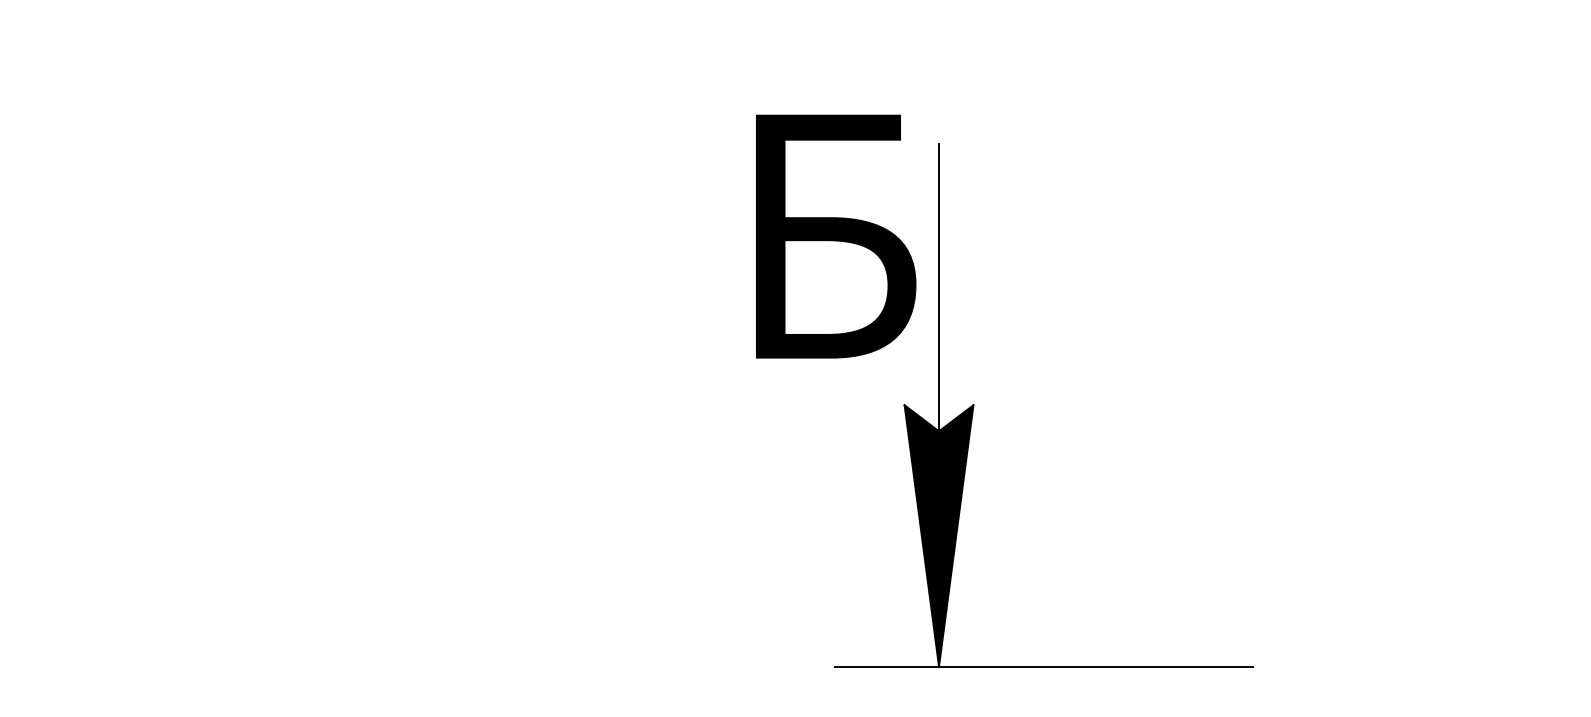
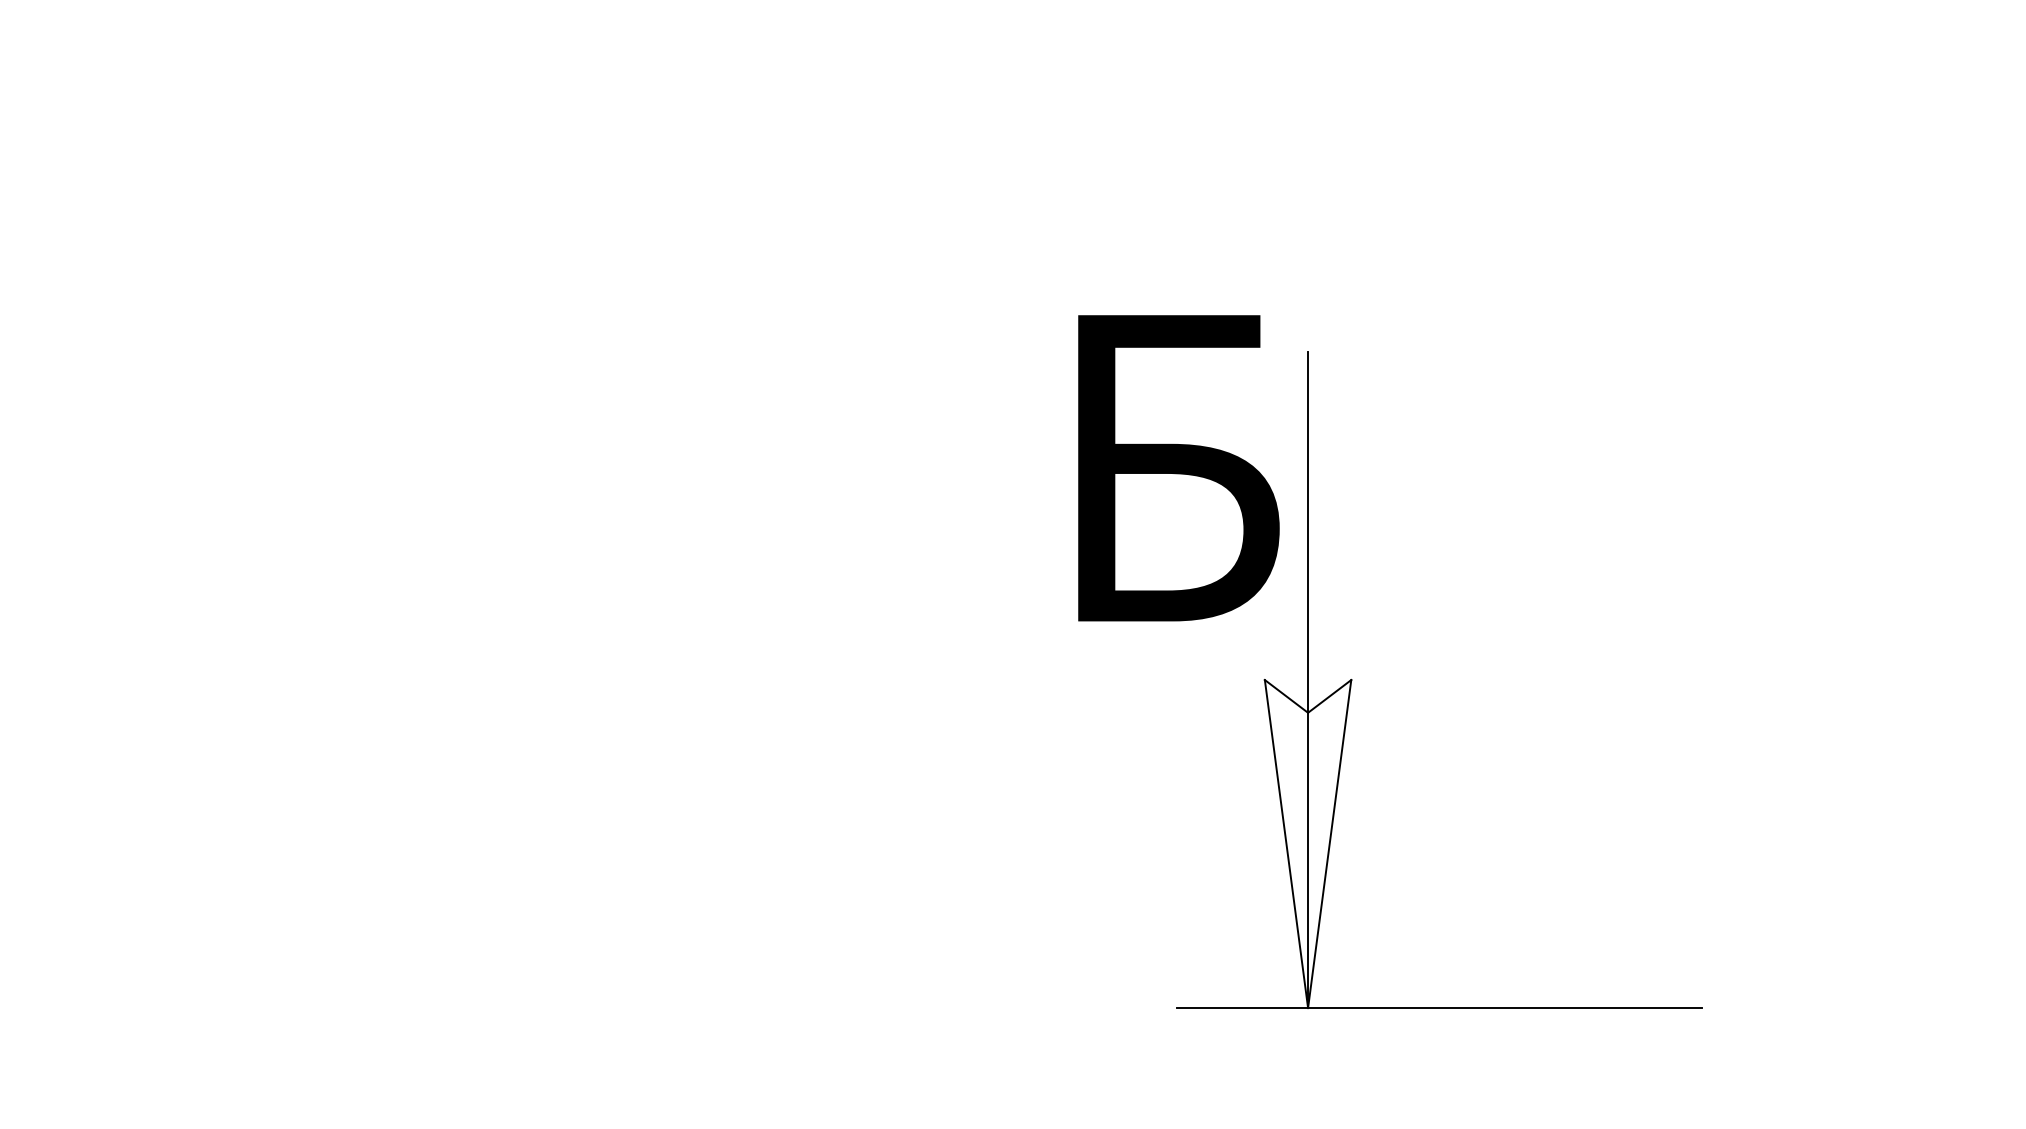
fill: (938, 536) -> (1307, 844), removed

